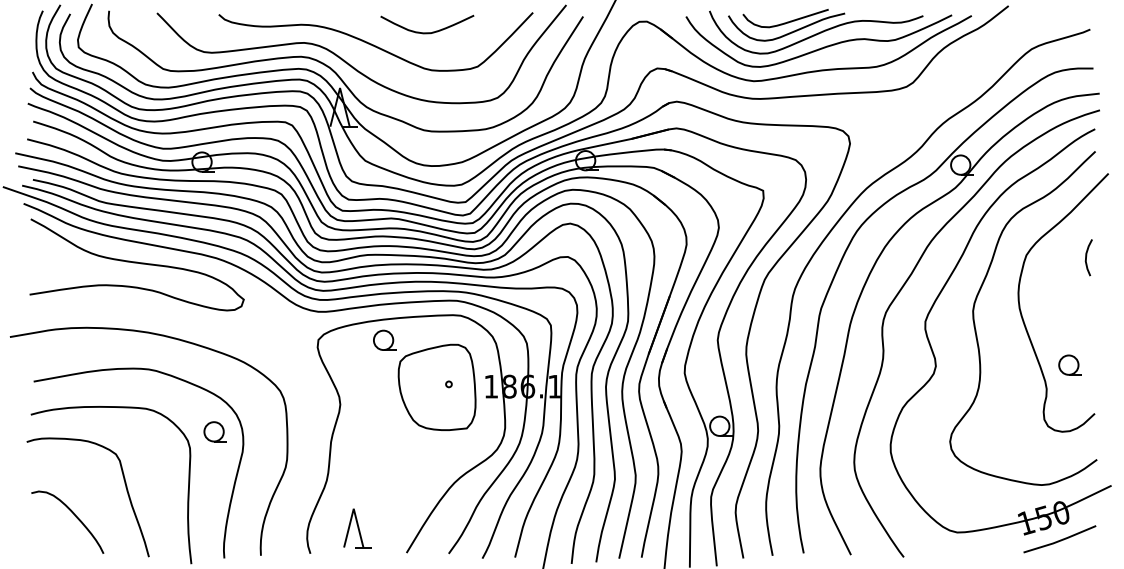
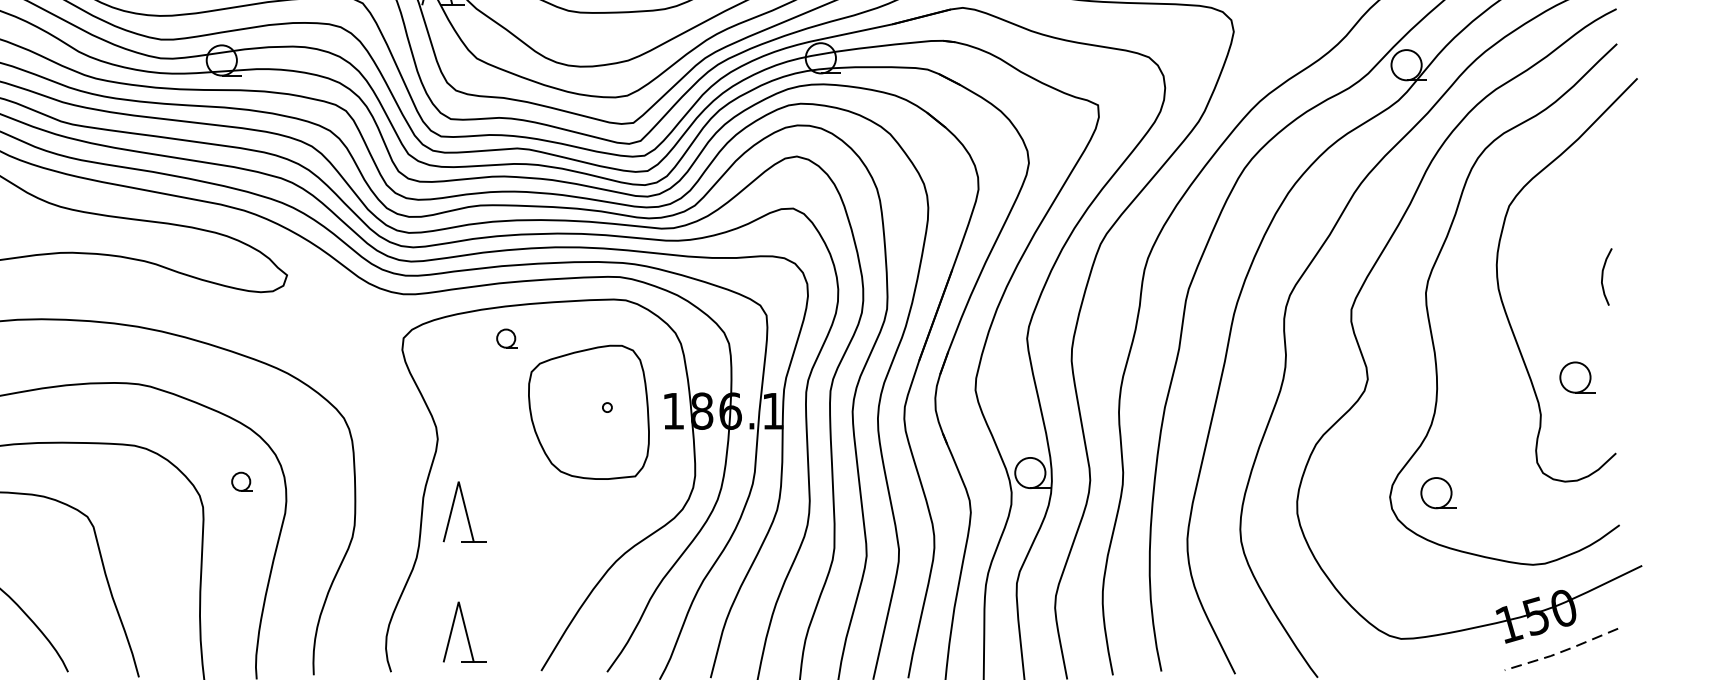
curve: (1086, 257) -> (1602, 276), moved
part: (384, 339) -> (506, 337), size x0.6
part: (214, 431) -> (241, 481), size x0.6
part: (980, 438) -> (1437, 492), added
part: (357, 451) -> (464, 512), added
line: (1060, 540) -> (1562, 651), solid -> dashed

